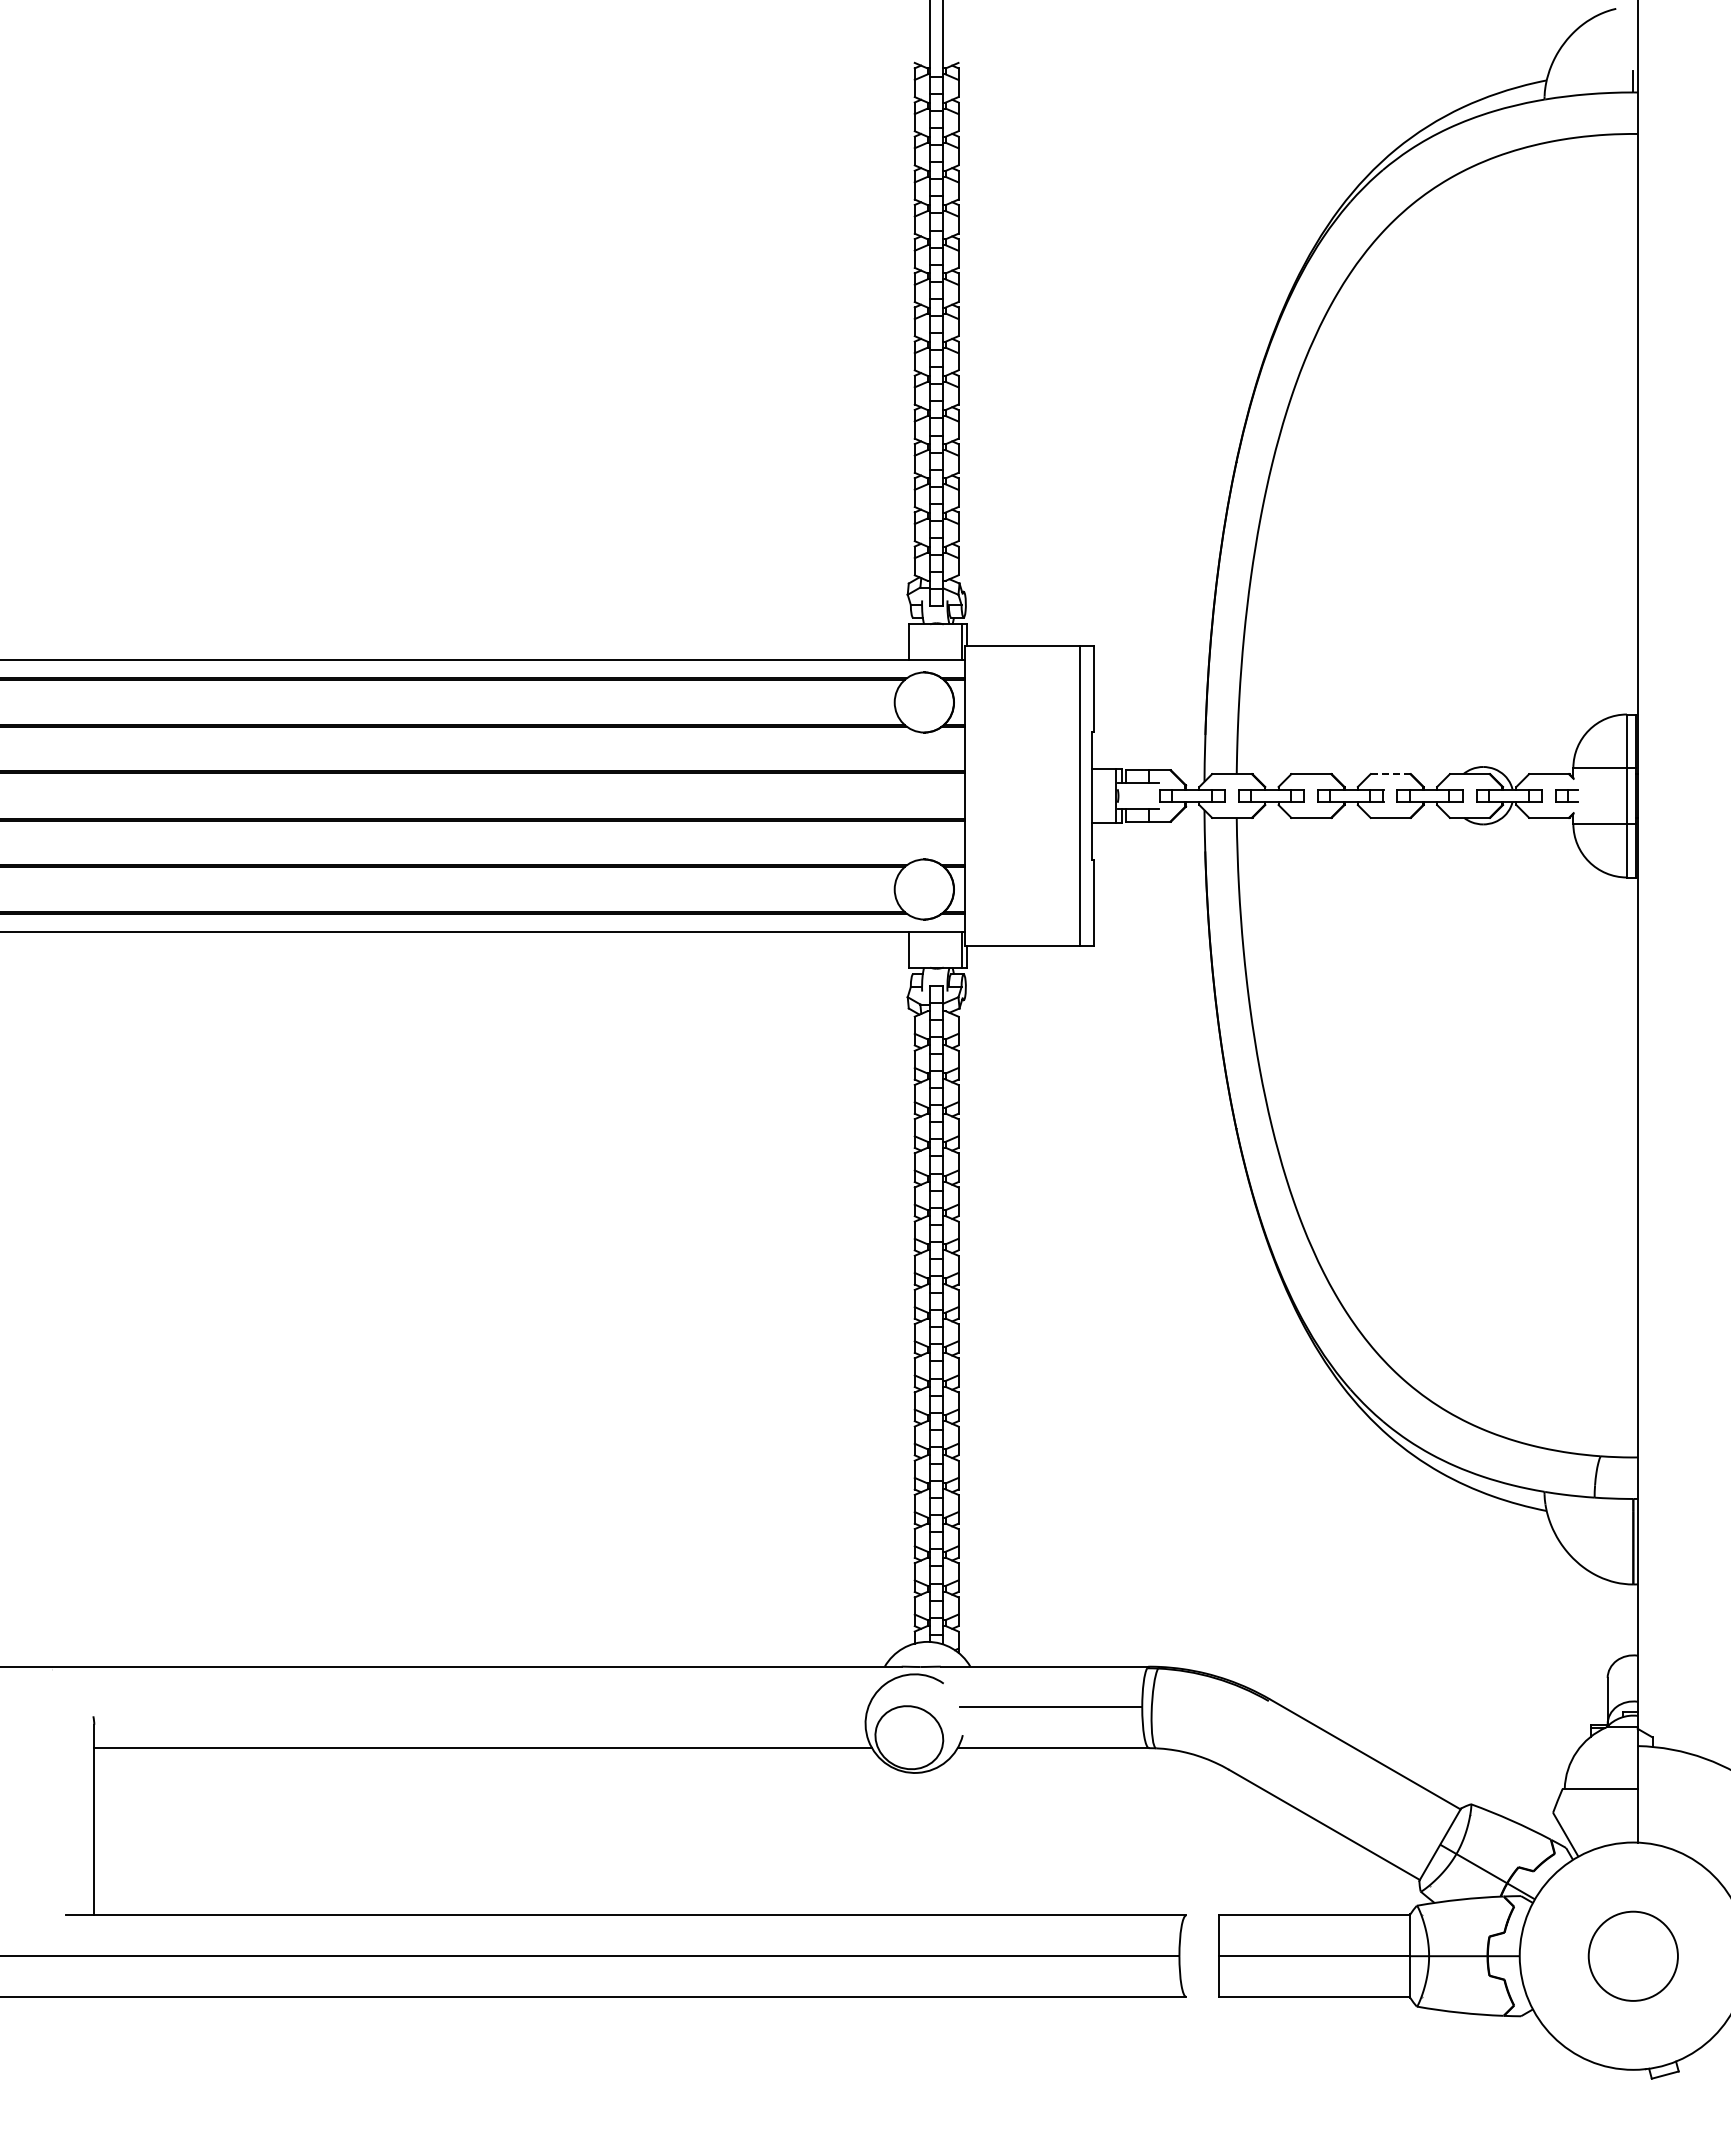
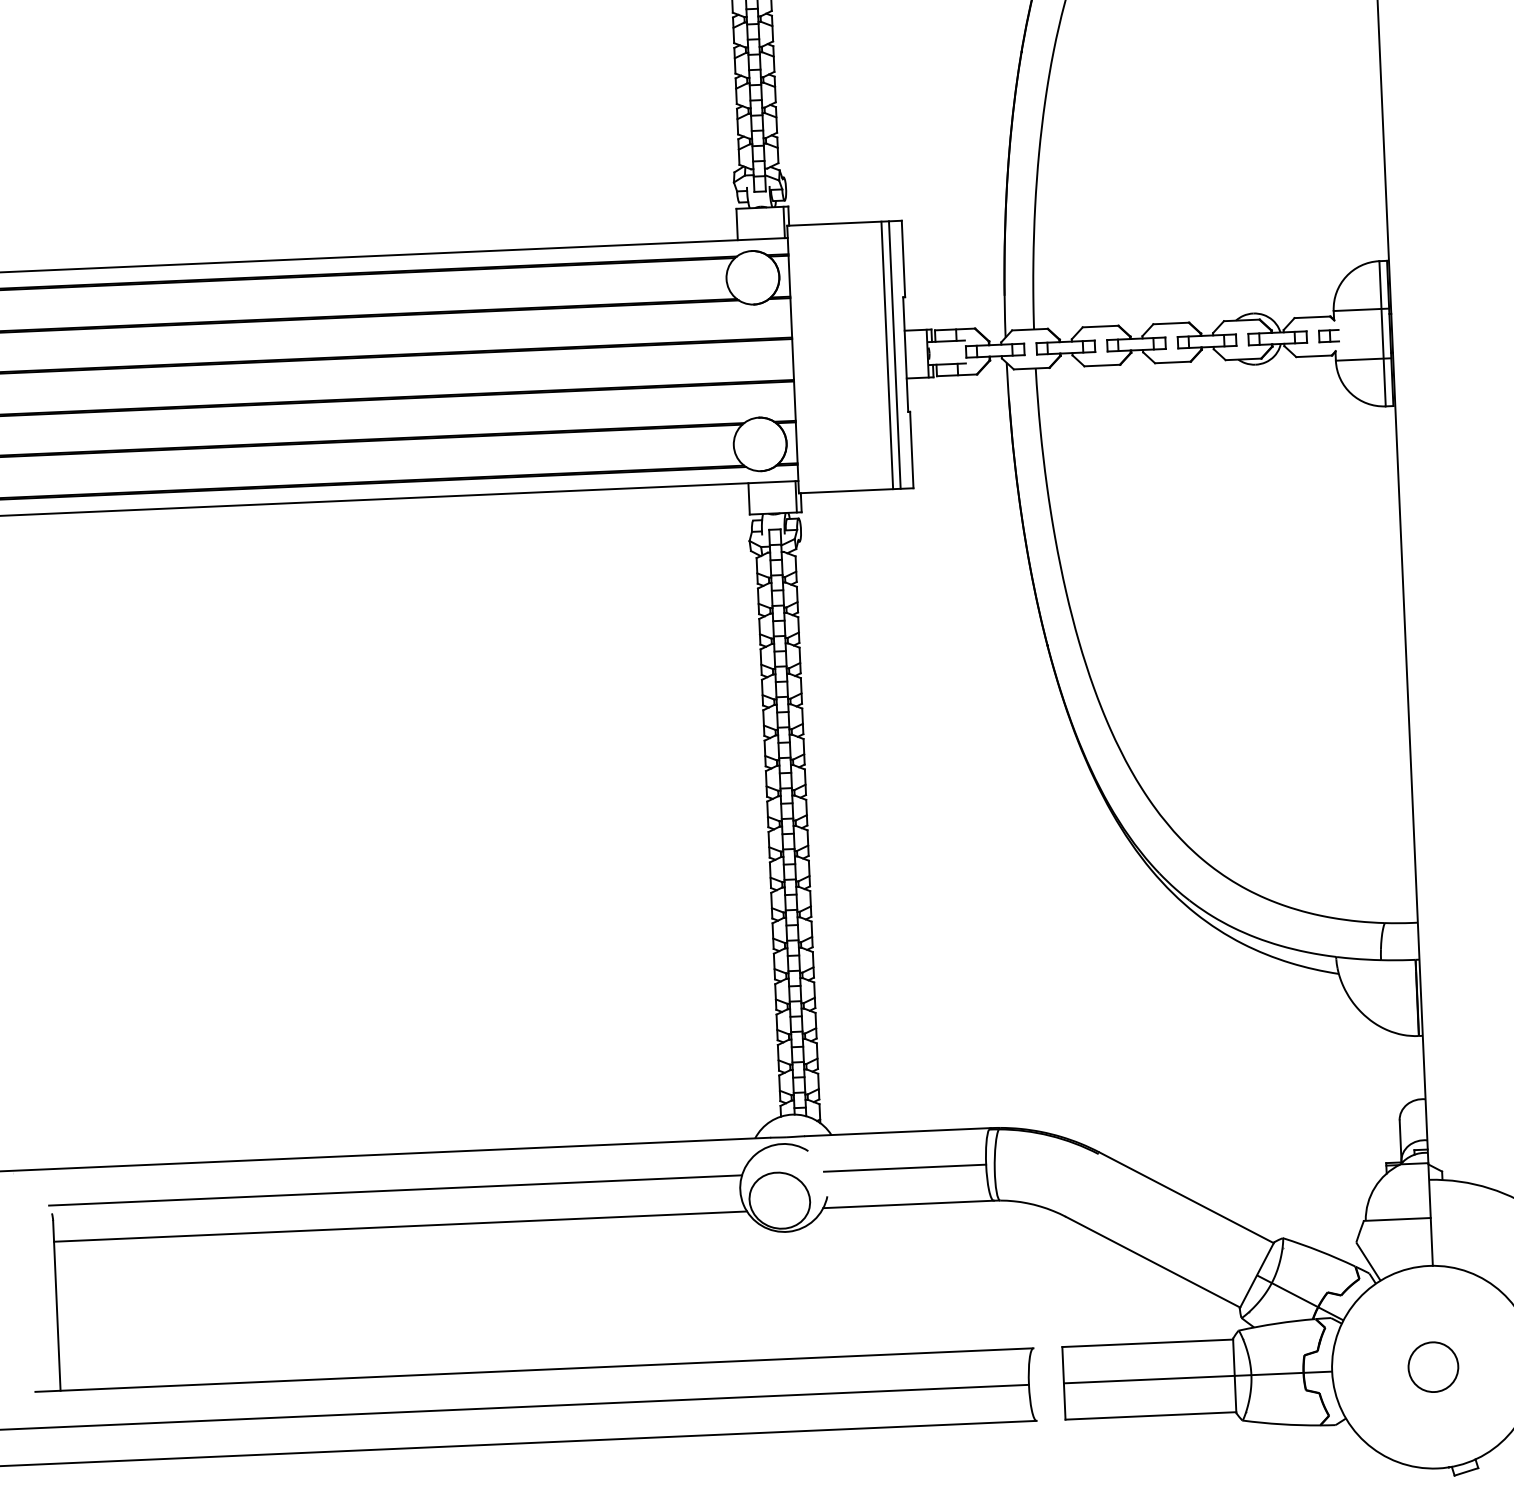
line: (1391, 774) -> (1171, 323), dashed -> solid
line: (1071, 795) -> (887, 354), added
line: (479, 1707) -> (395, 1190), added
circle: (1633, 1955) -> (1433, 1366), size x0.62

